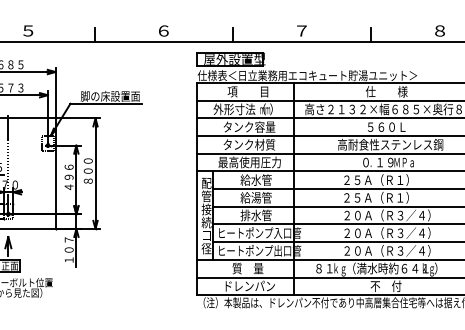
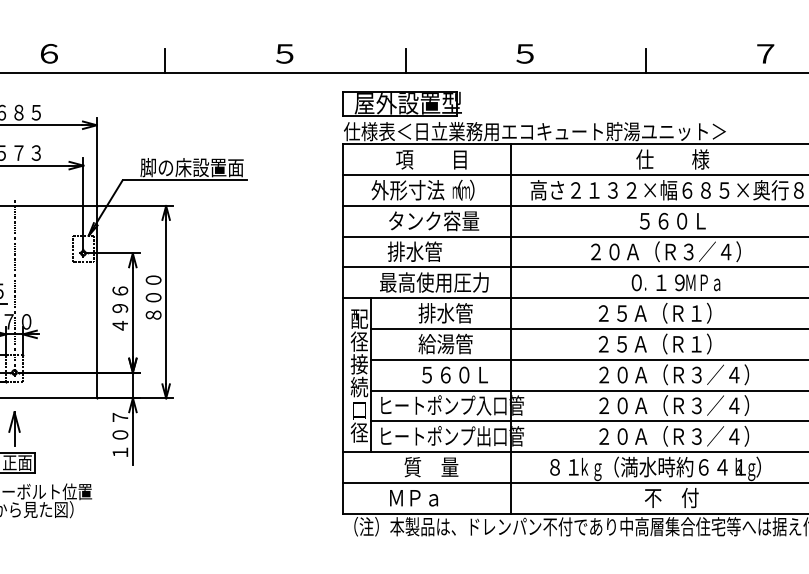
text: (28, 30) -> (49, 52), ５ -> ６
text: (163, 30) -> (284, 52), ６ -> ５
text: (301, 30) -> (524, 52), ７ -> ５
text: (439, 30) -> (764, 52), ８ -> ７
text: (249, 144) -> (434, 251), タンク材質 -> 排水管
text: (390, 144) -> (679, 251), 高耐食性ステンレス鋼 -> ２０Ａ（Ｒ３／４）
text: (245, 179) -> (427, 312), 給水管 -> 排水管
text: (206, 196) -> (359, 341), 管 -> 径
text: (260, 215) -> (453, 374), 排水管 -> ５６０Ｌ
text: (249, 285) -> (434, 496), ドレンパン -> ＭＰａ

